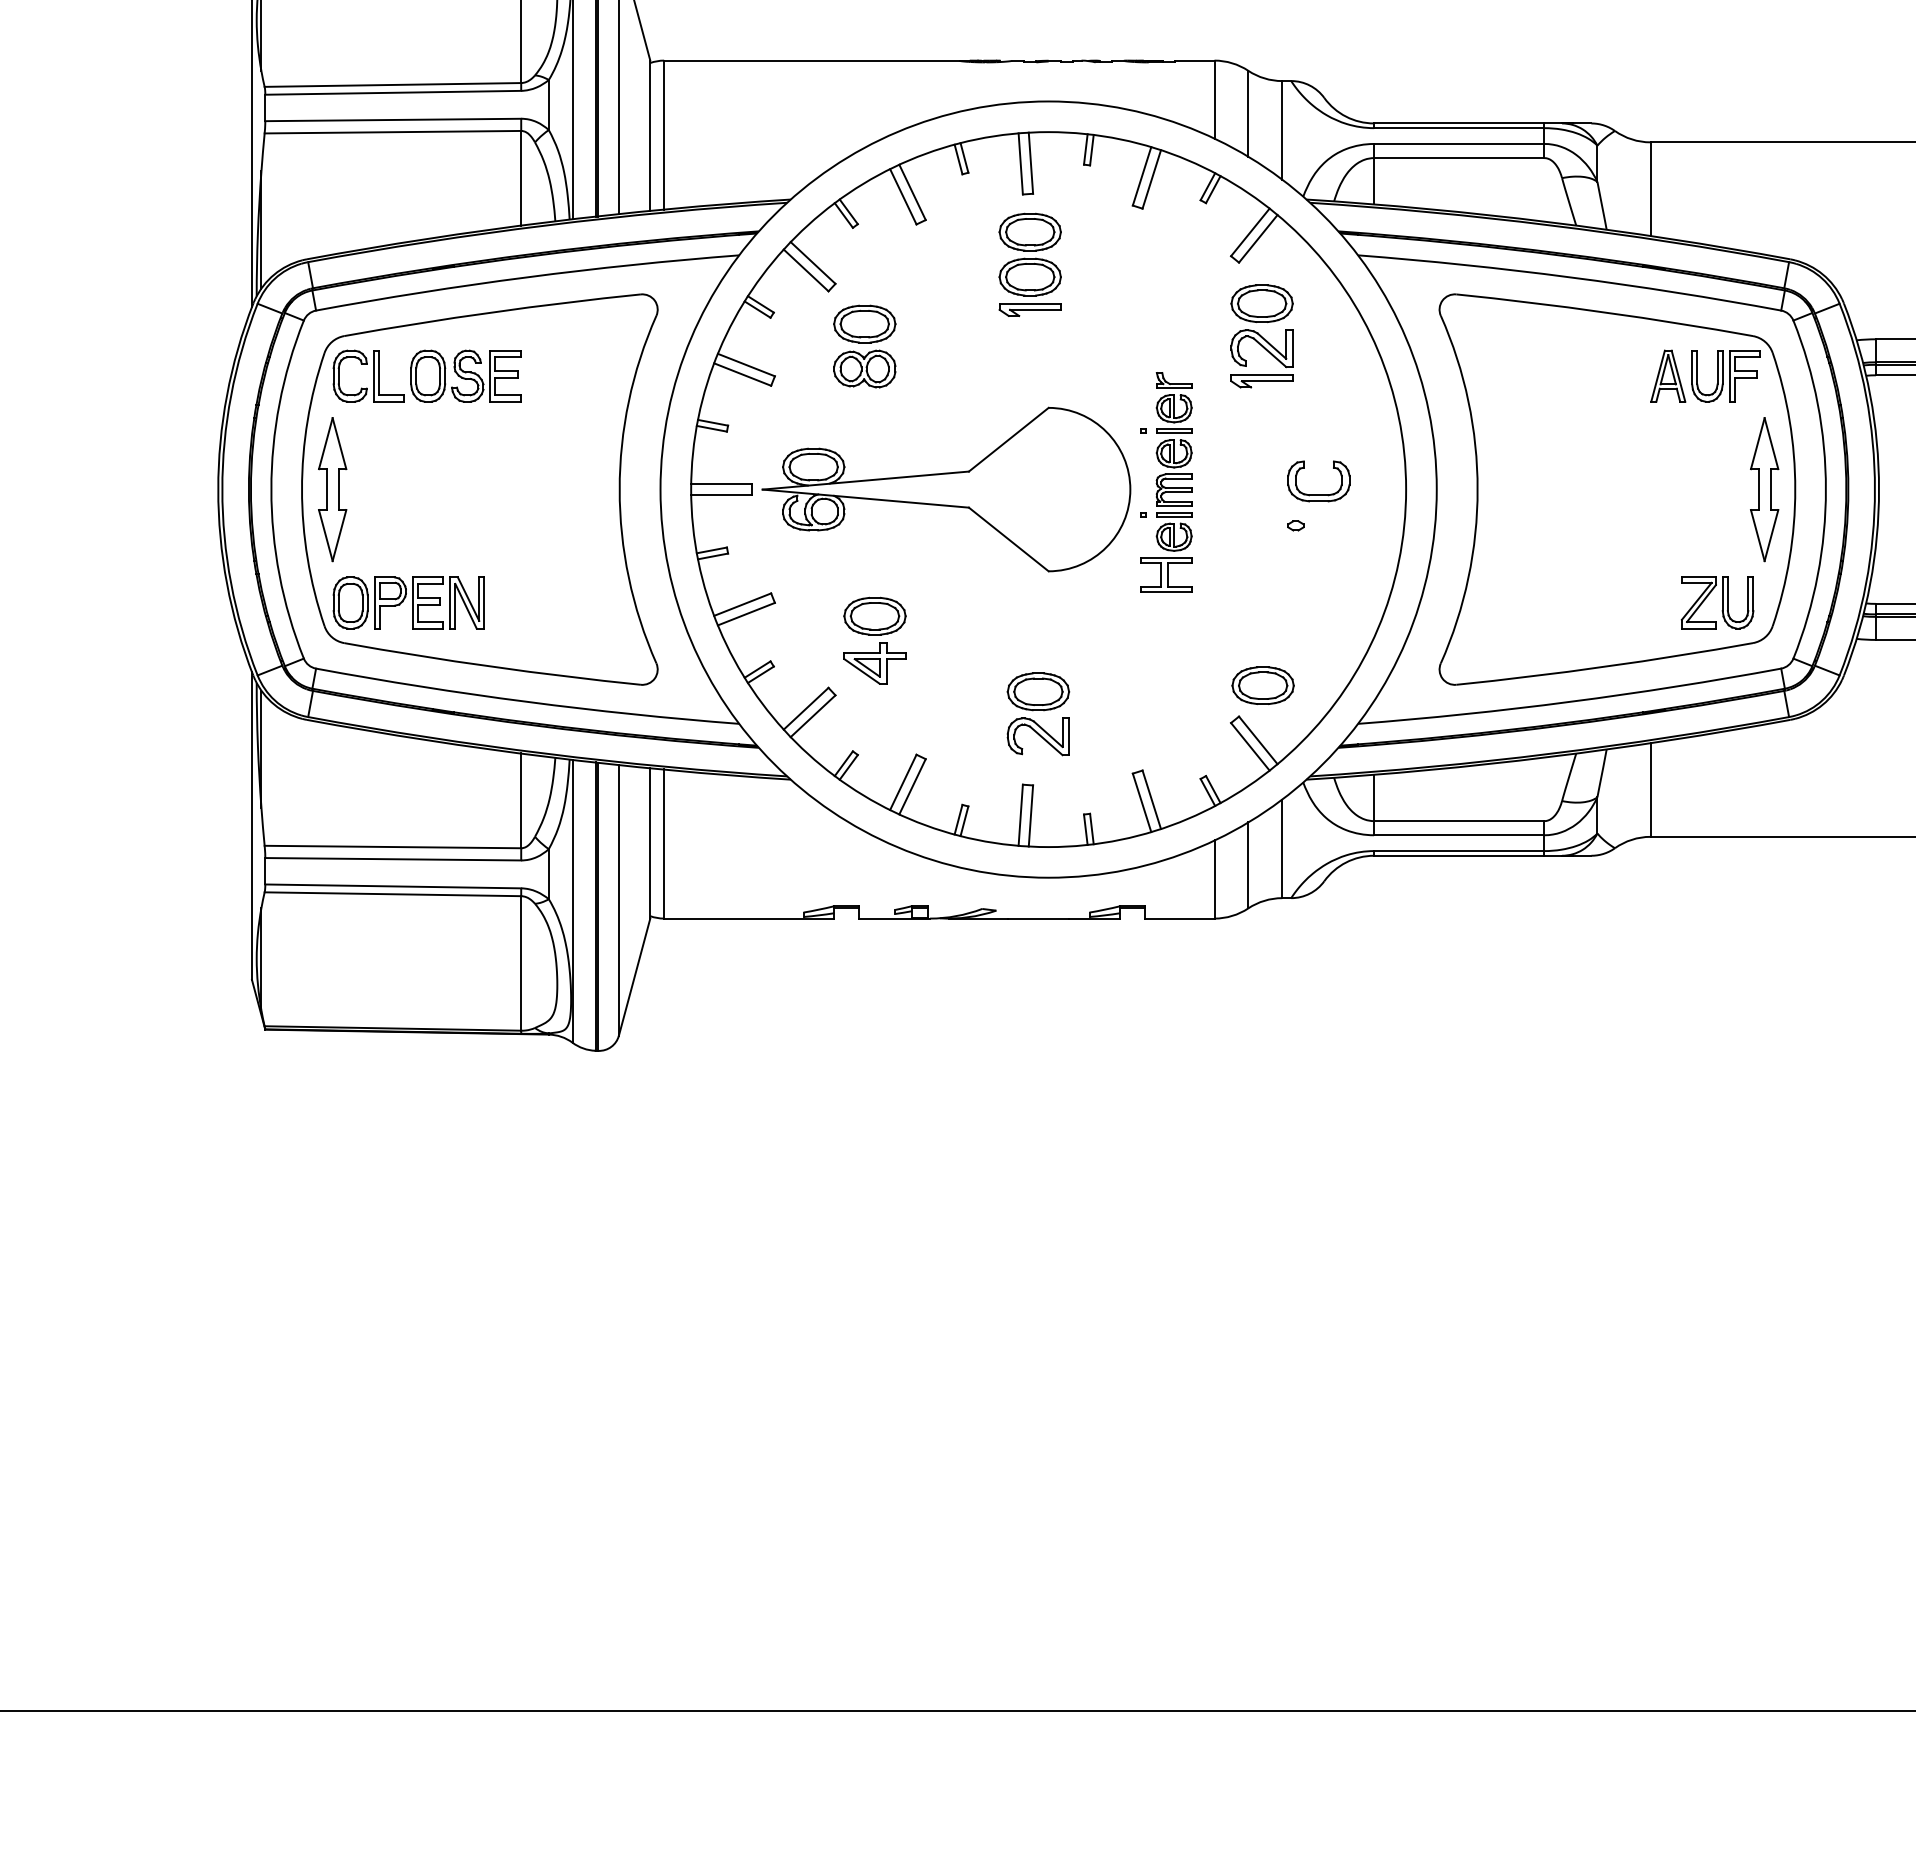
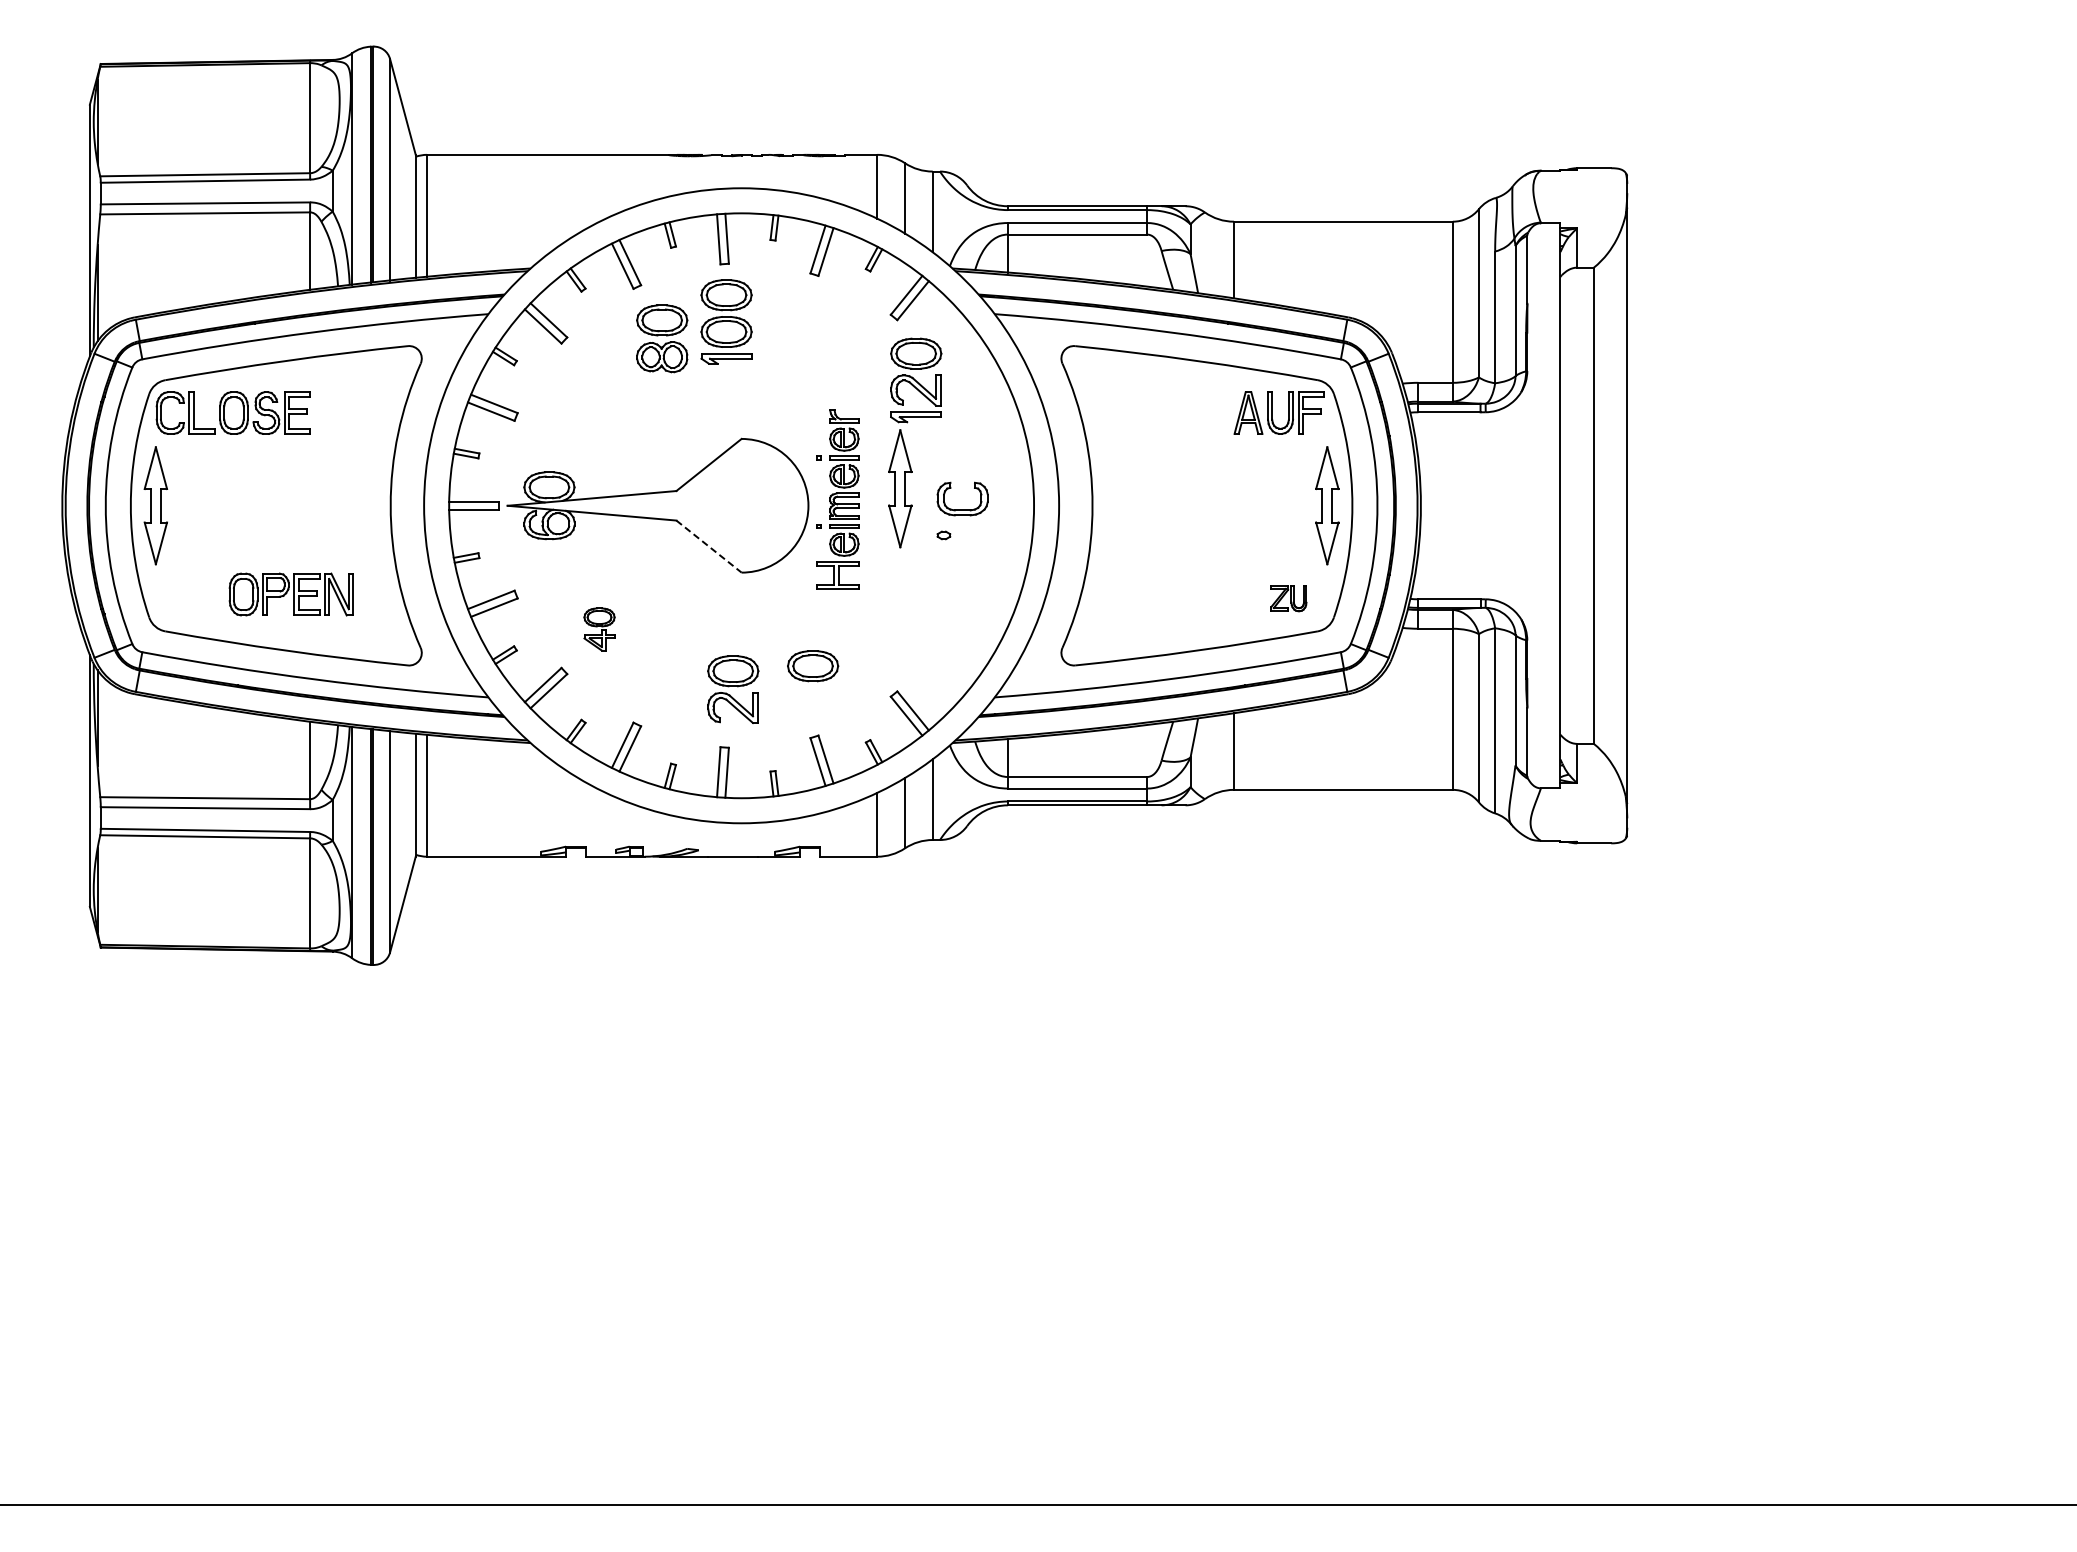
part: (865, 346) -> (662, 338), moved
part: (1242, 468) -> (900, 488), added
line: (1009, 539) -> (709, 546), solid -> dashed
part: (407, 602) -> (290, 594), moved
part: (1717, 602) -> (1288, 598), size x0.6
part: (874, 640) -> (599, 629), size x0.6
part: (1263, 686) -> (813, 666), moved

